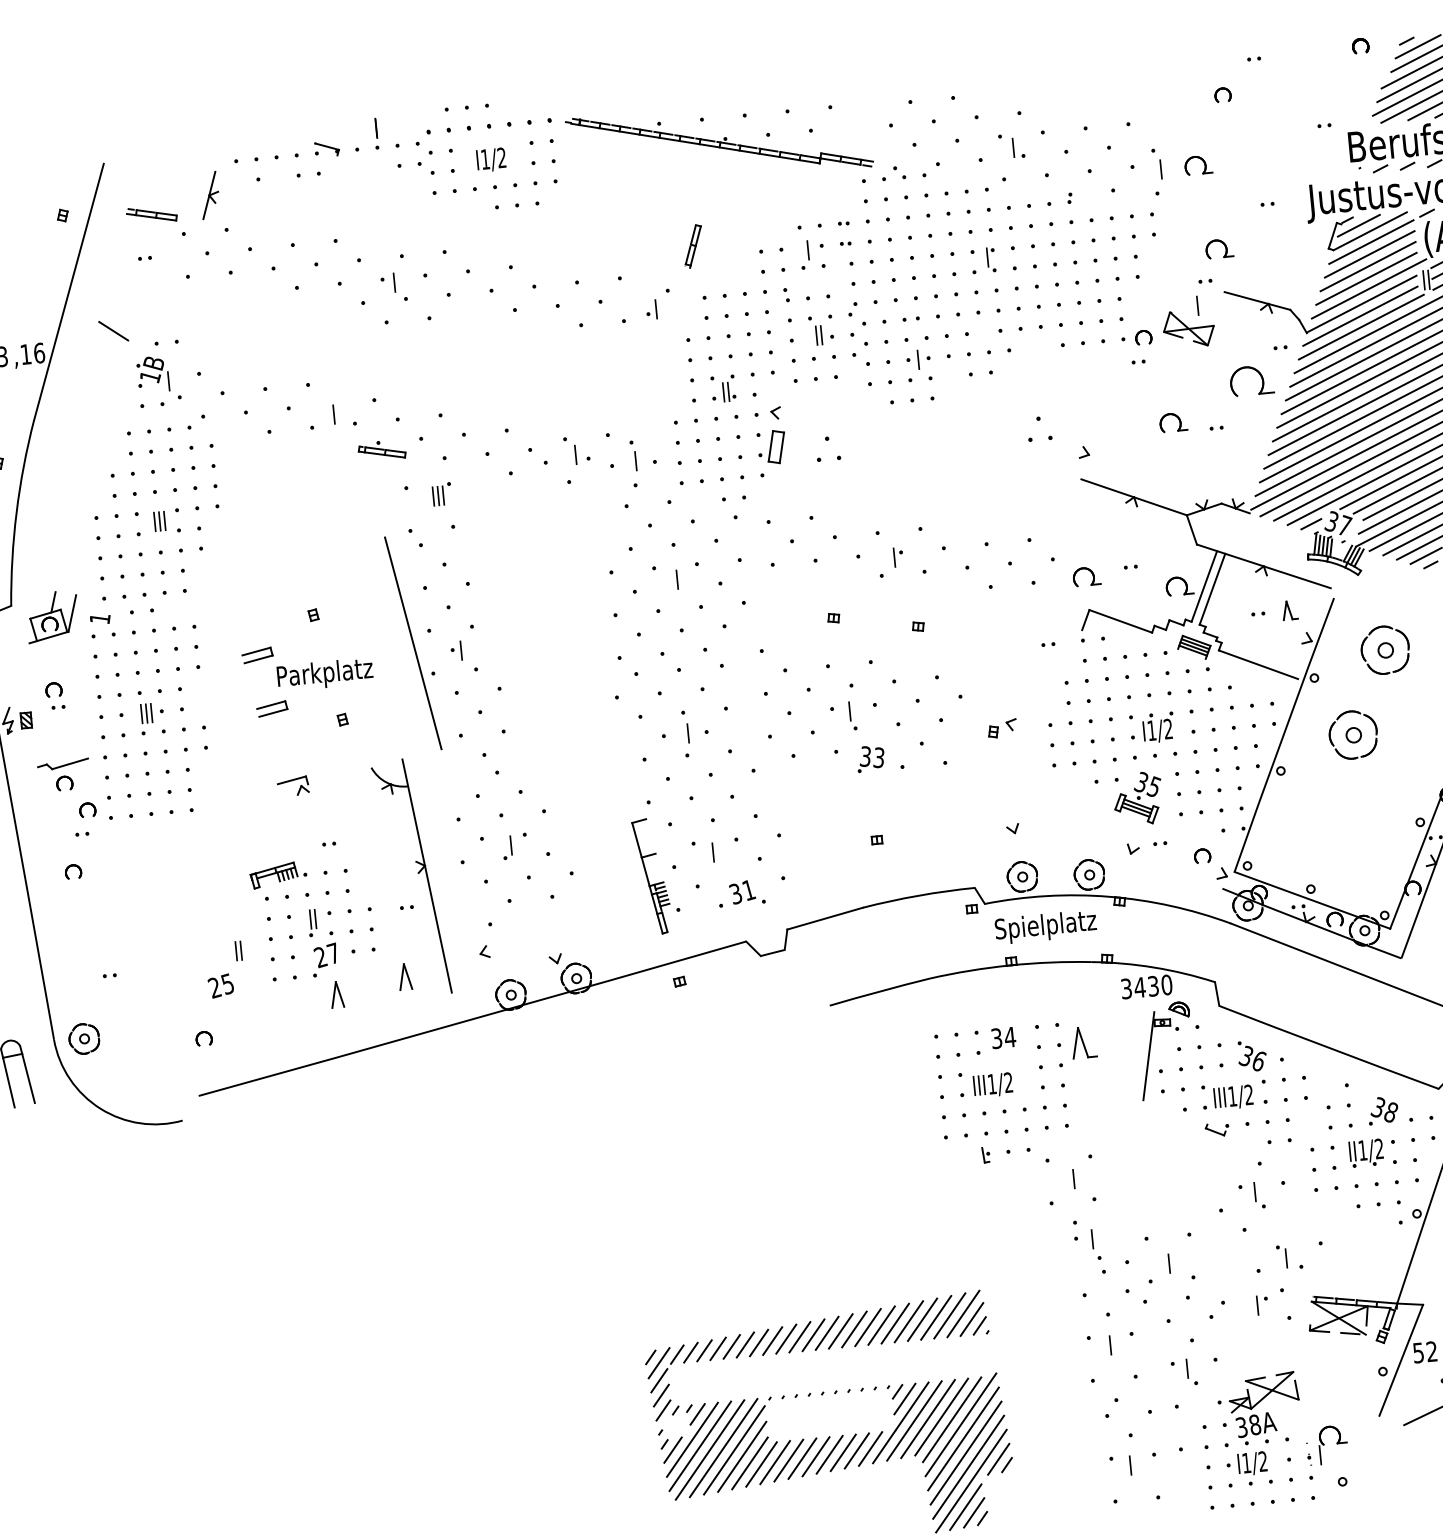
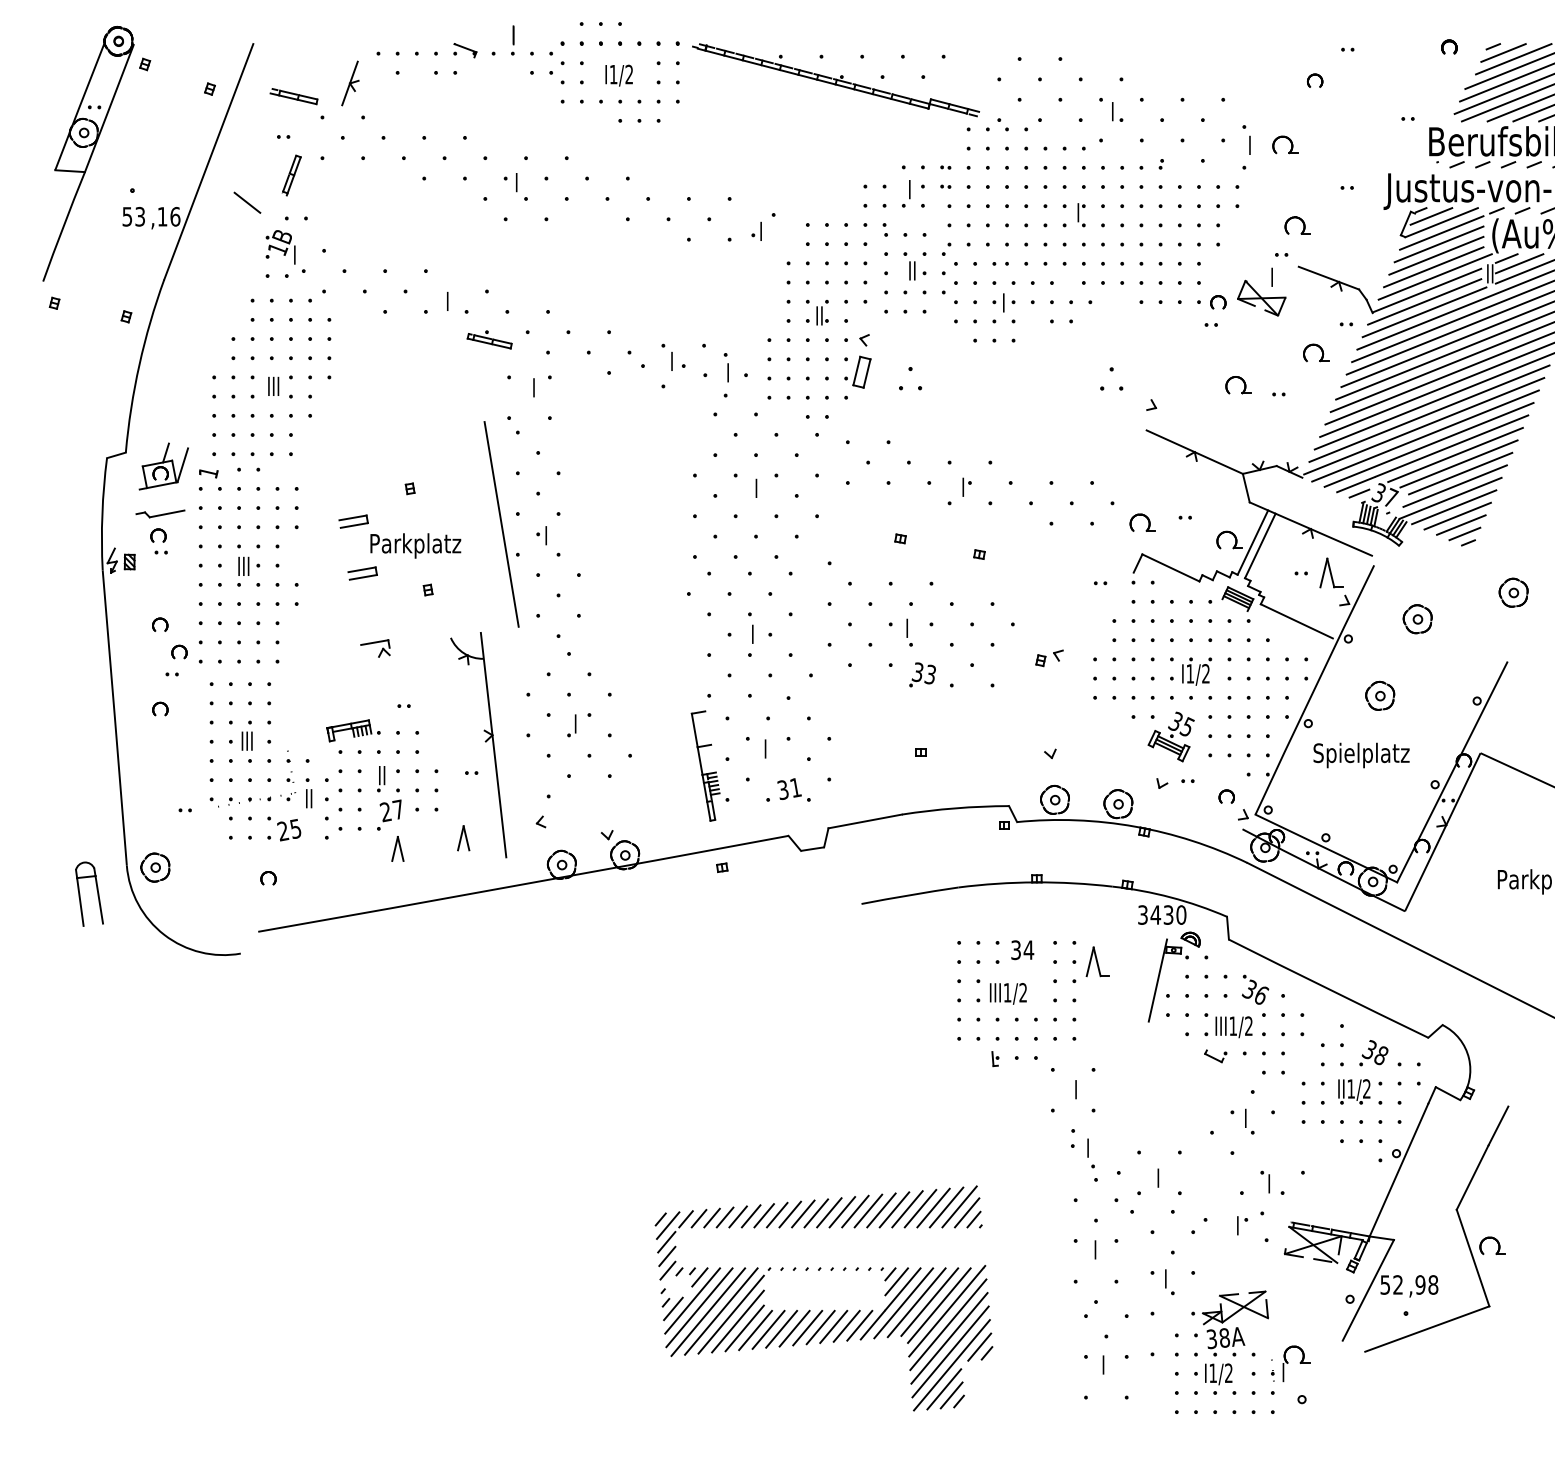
part: (692, 246) -> (291, 175), moved
part: (1251, 380) -> (1316, 352), size x0.62
text: (441, 495) -> (541, 387), III -> I
part: (1289, 609) -> (1331, 572), size x1.67
part: (1385, 650) -> (1417, 619), size x0.62
part: (1353, 734) -> (1380, 695), size x0.62
part: (63, 764) -> (160, 513), moved
part: (192, 914) -> (268, 760), added
text: (1045, 927) -> (1361, 755), moved

